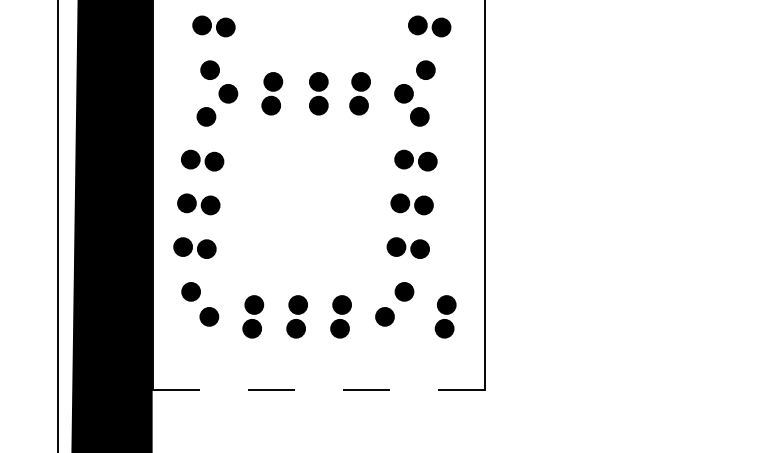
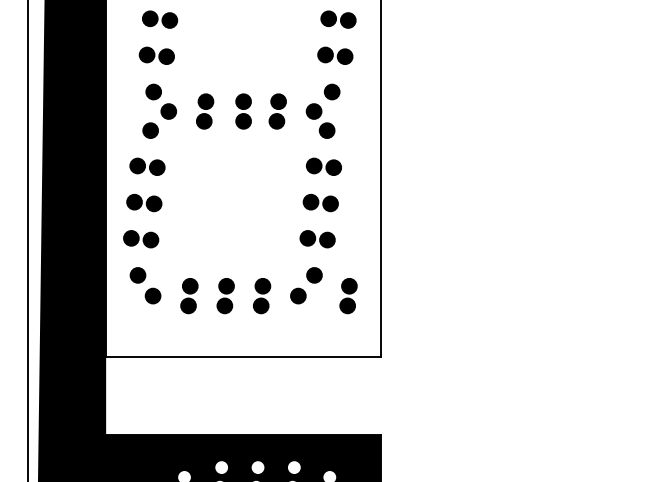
line: (318, 389) -> (243, 356), dashed -> solid

